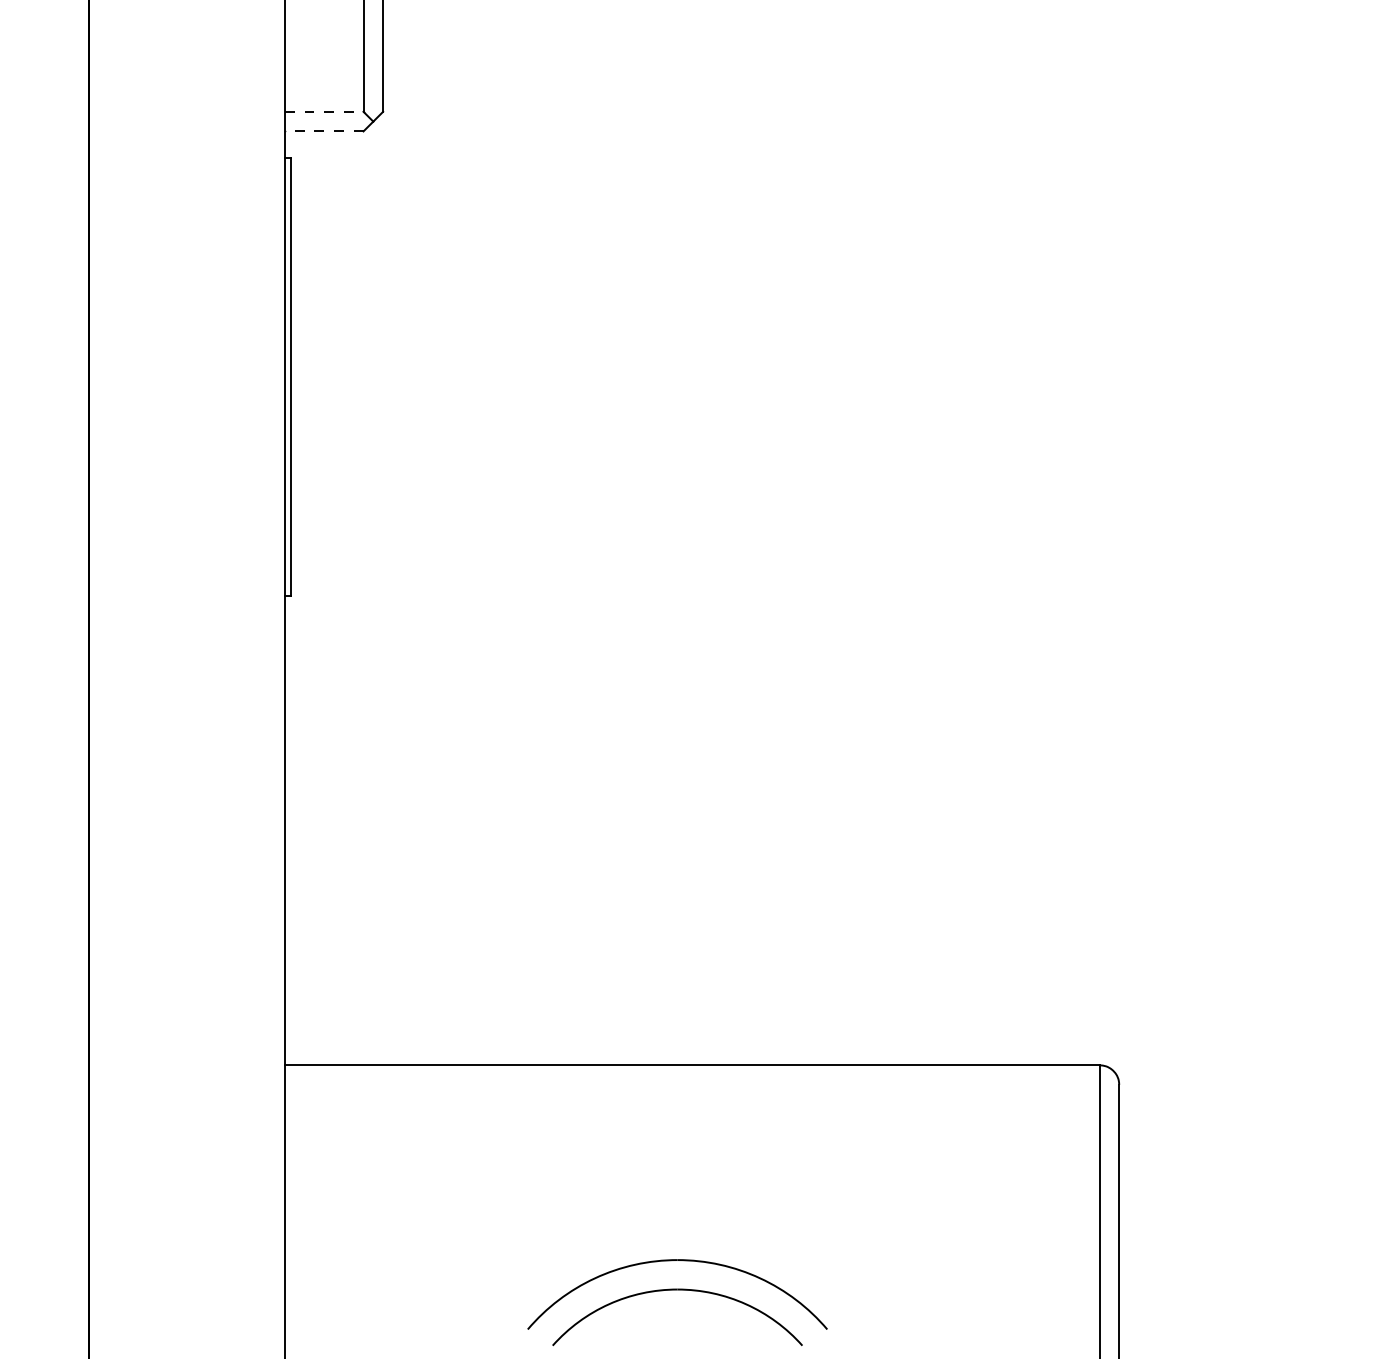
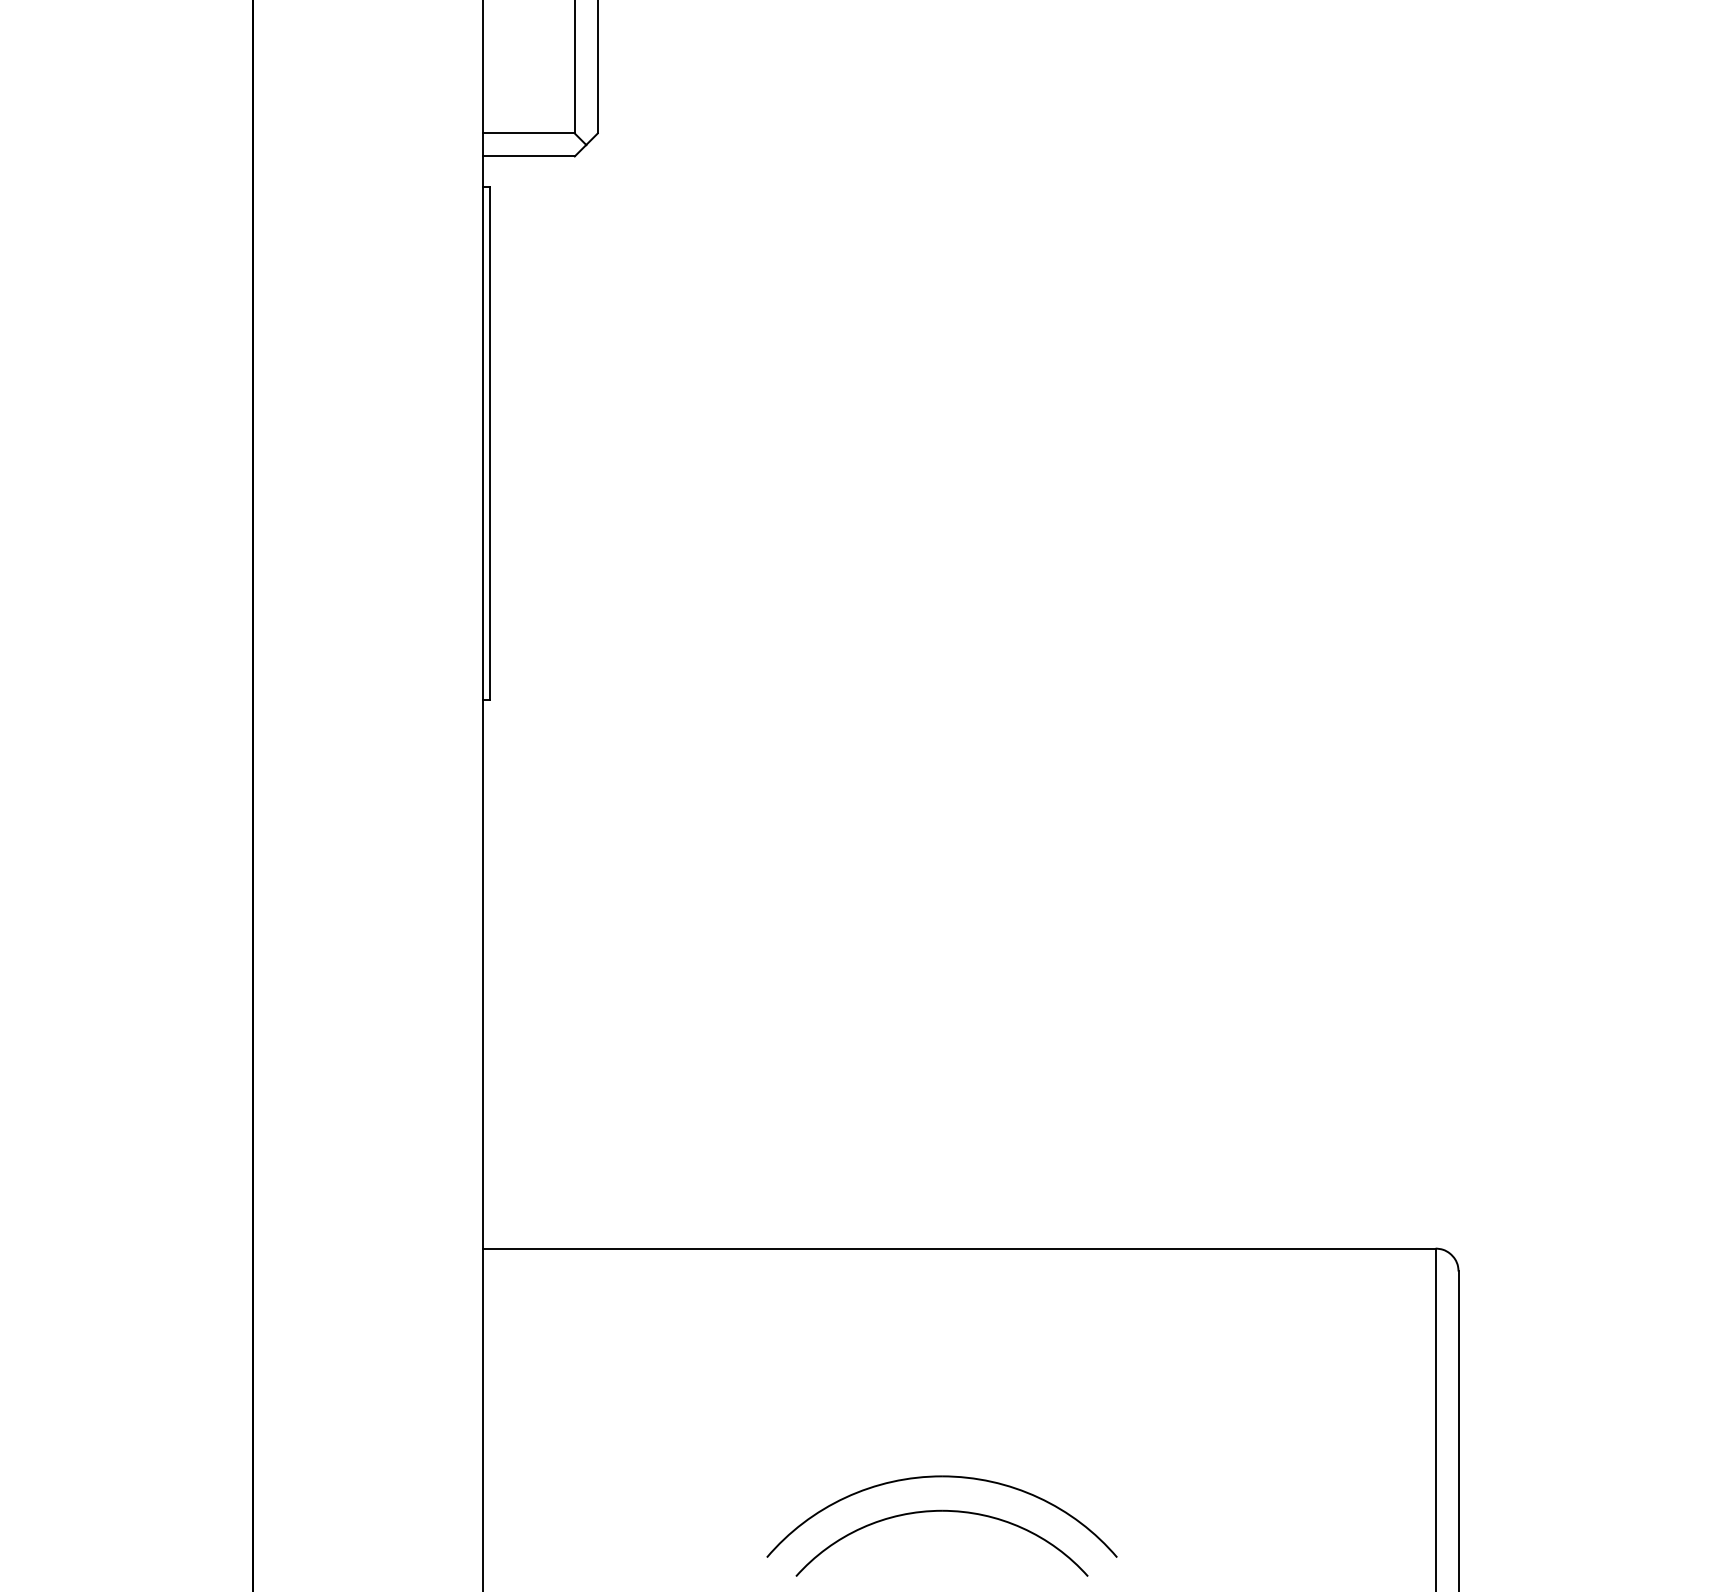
line: (323, 111) -> (528, 133), dashed -> solid
line: (323, 131) -> (528, 156), dashed -> solid

